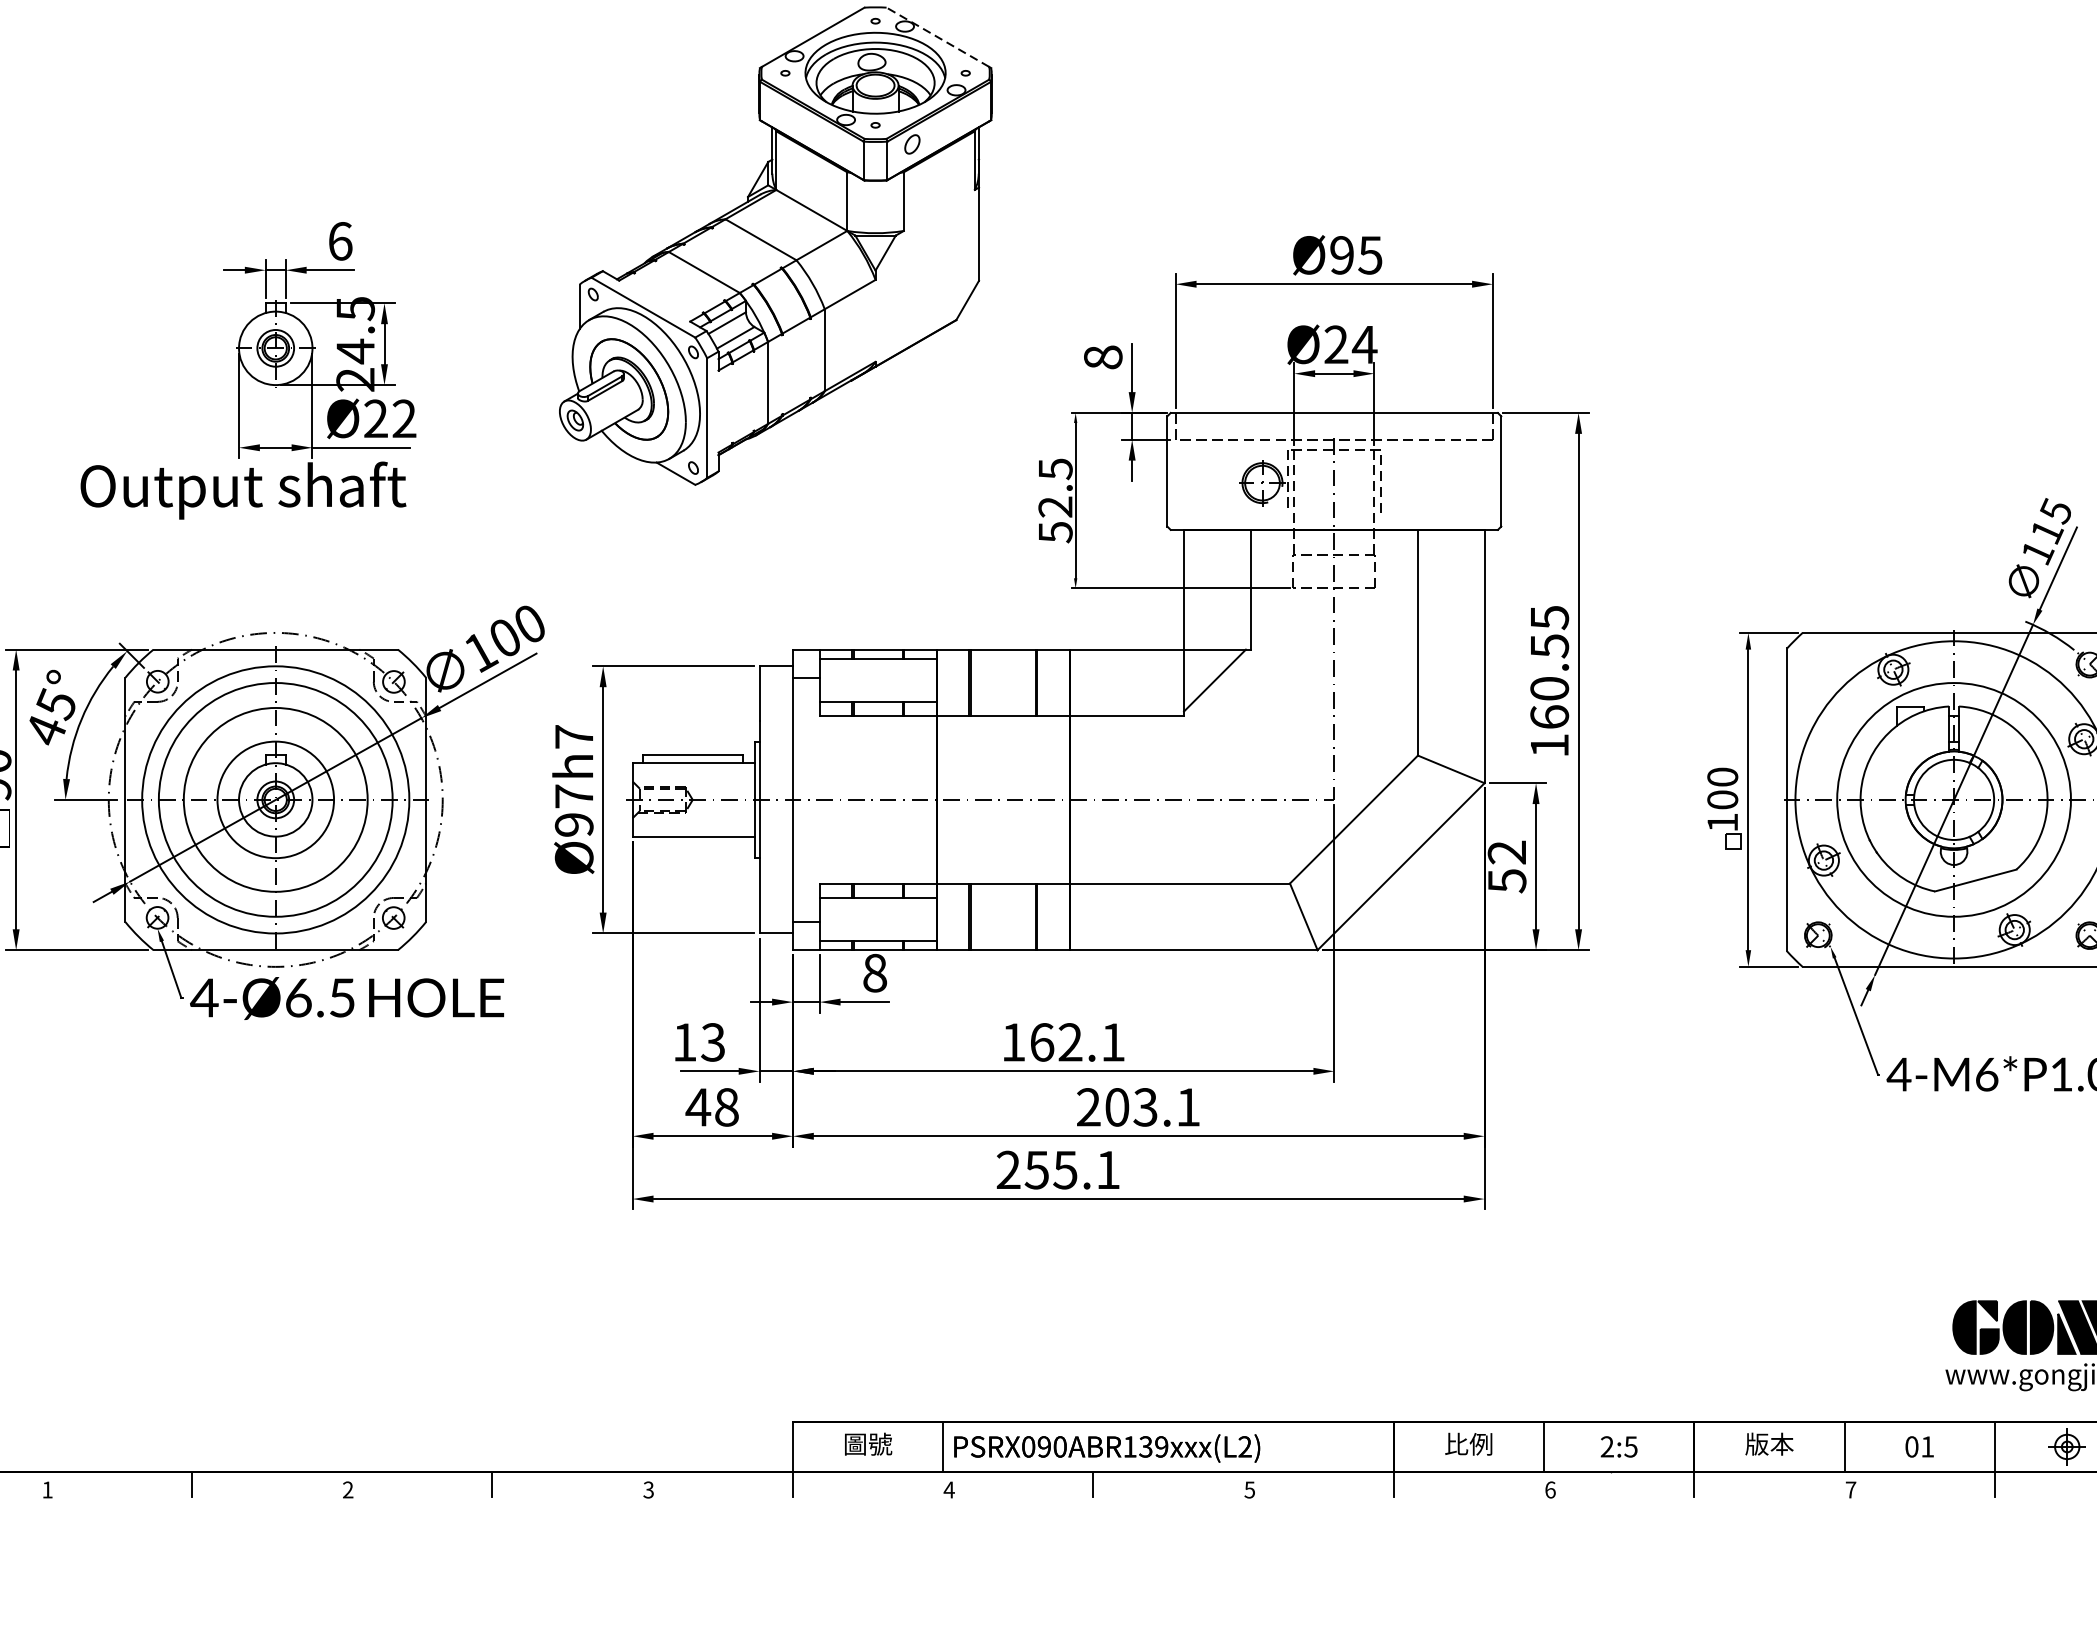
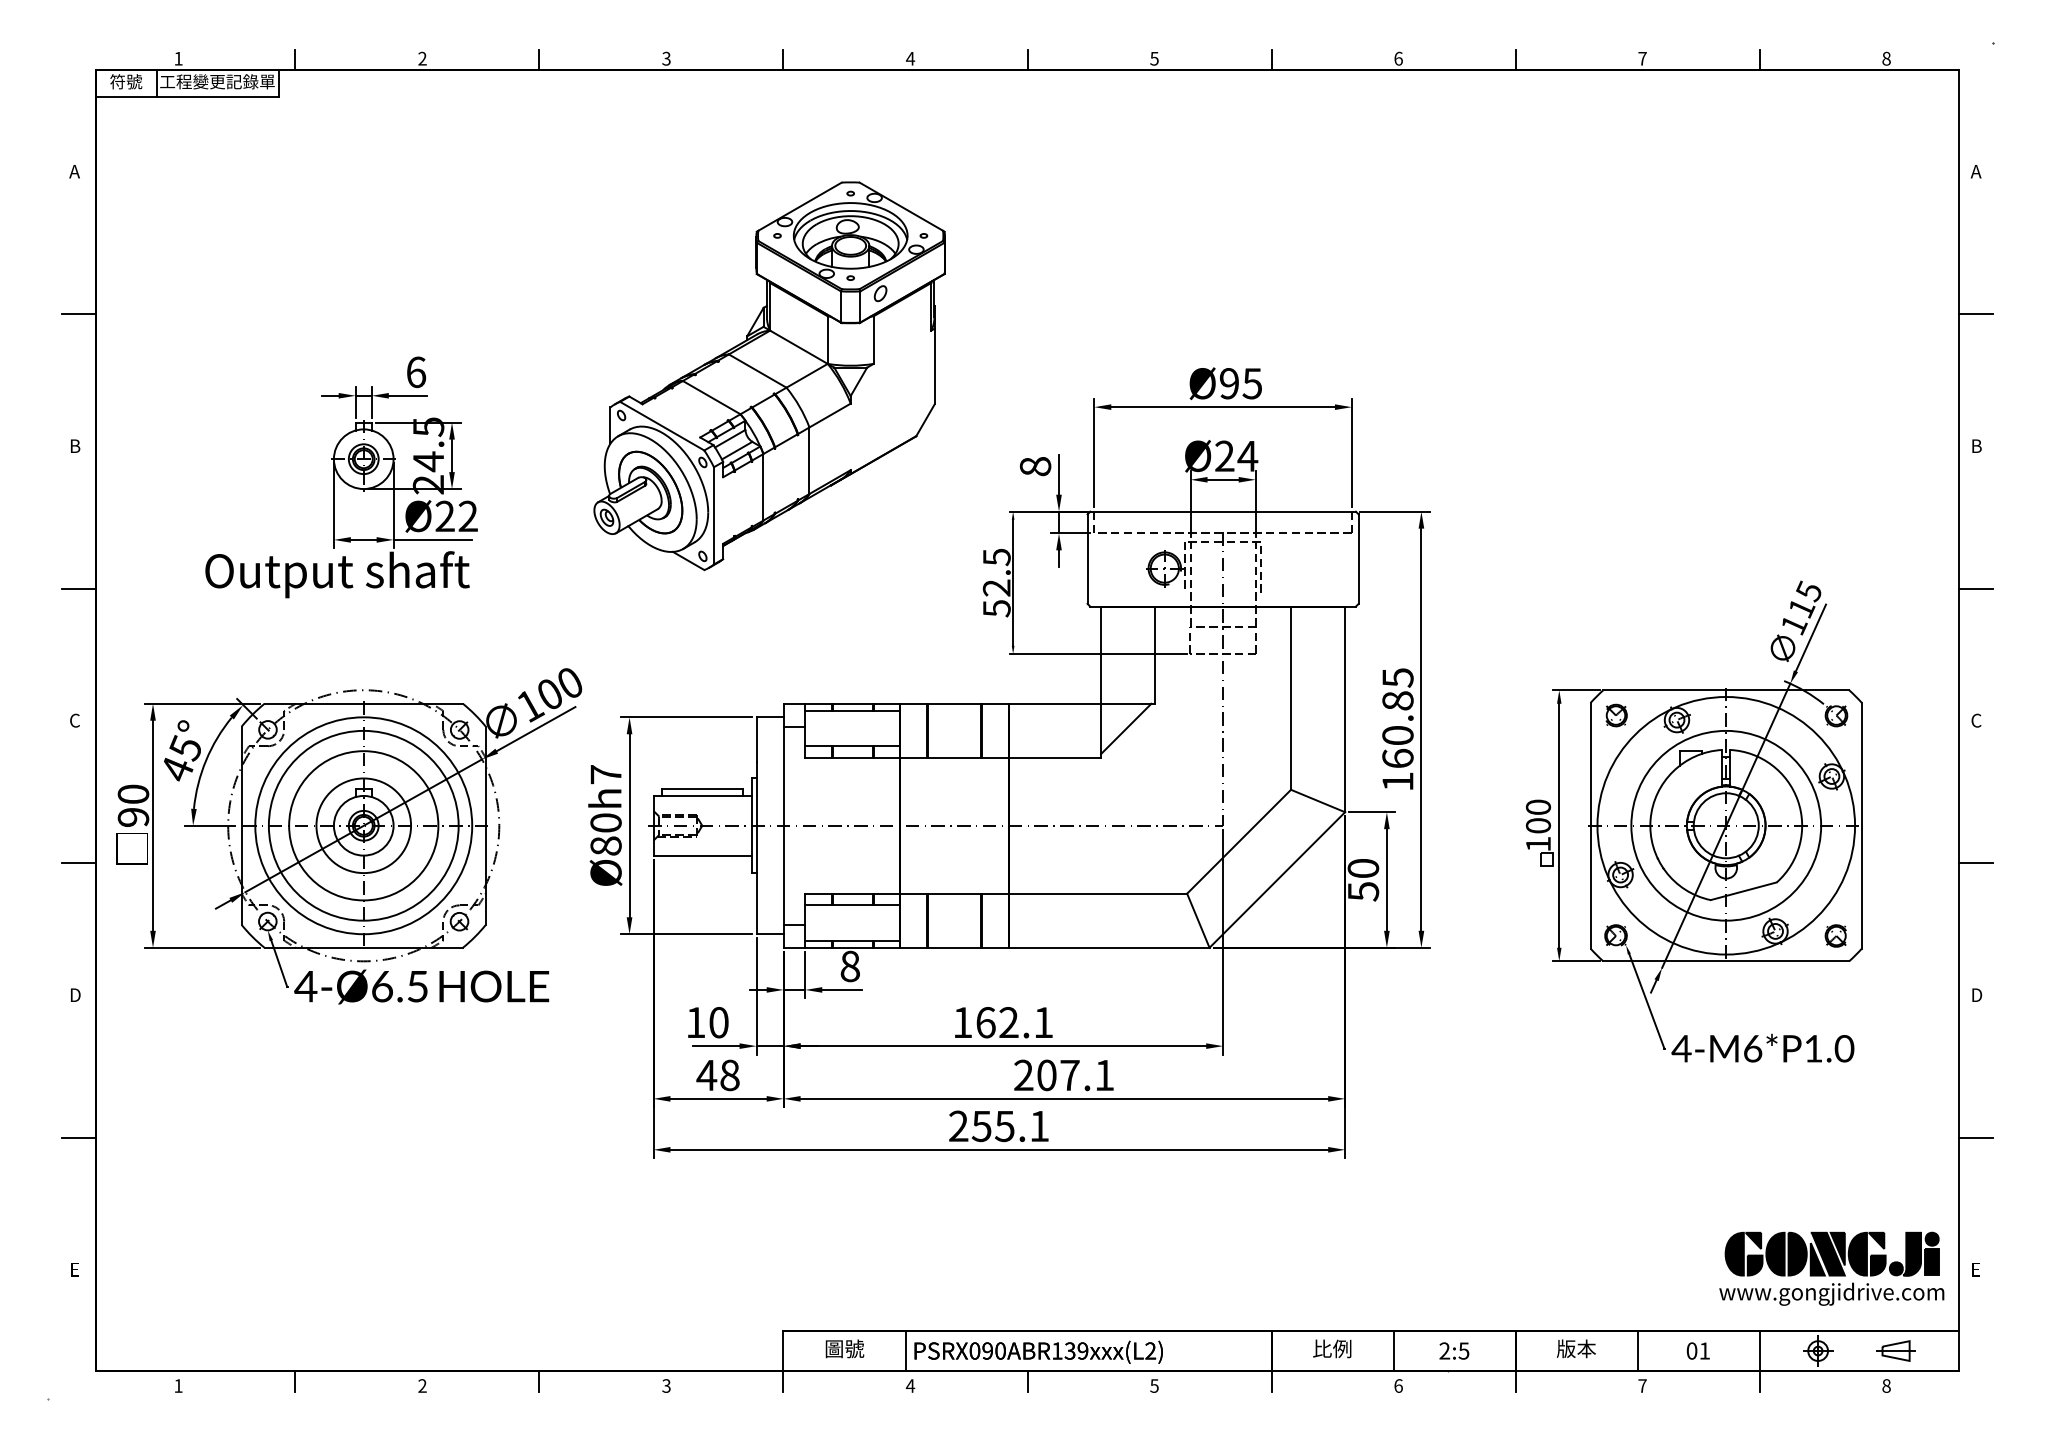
line: (936, 37) -> (900, 206), dashed -> solid
text: (1549, 646) -> (1397, 701), 160.55 -> 160.85
part: (1818, 664) -> (1616, 715), added
text: (573, 810) -> (605, 834), Ø97h7 -> Ø80h7
text: (1507, 852) -> (1363, 868), 52 -> 50
text: (712, 1042) -> (718, 1022), 13 -> 10
text: (1145, 1107) -> (1069, 1075), 203.1 -> 207.1

